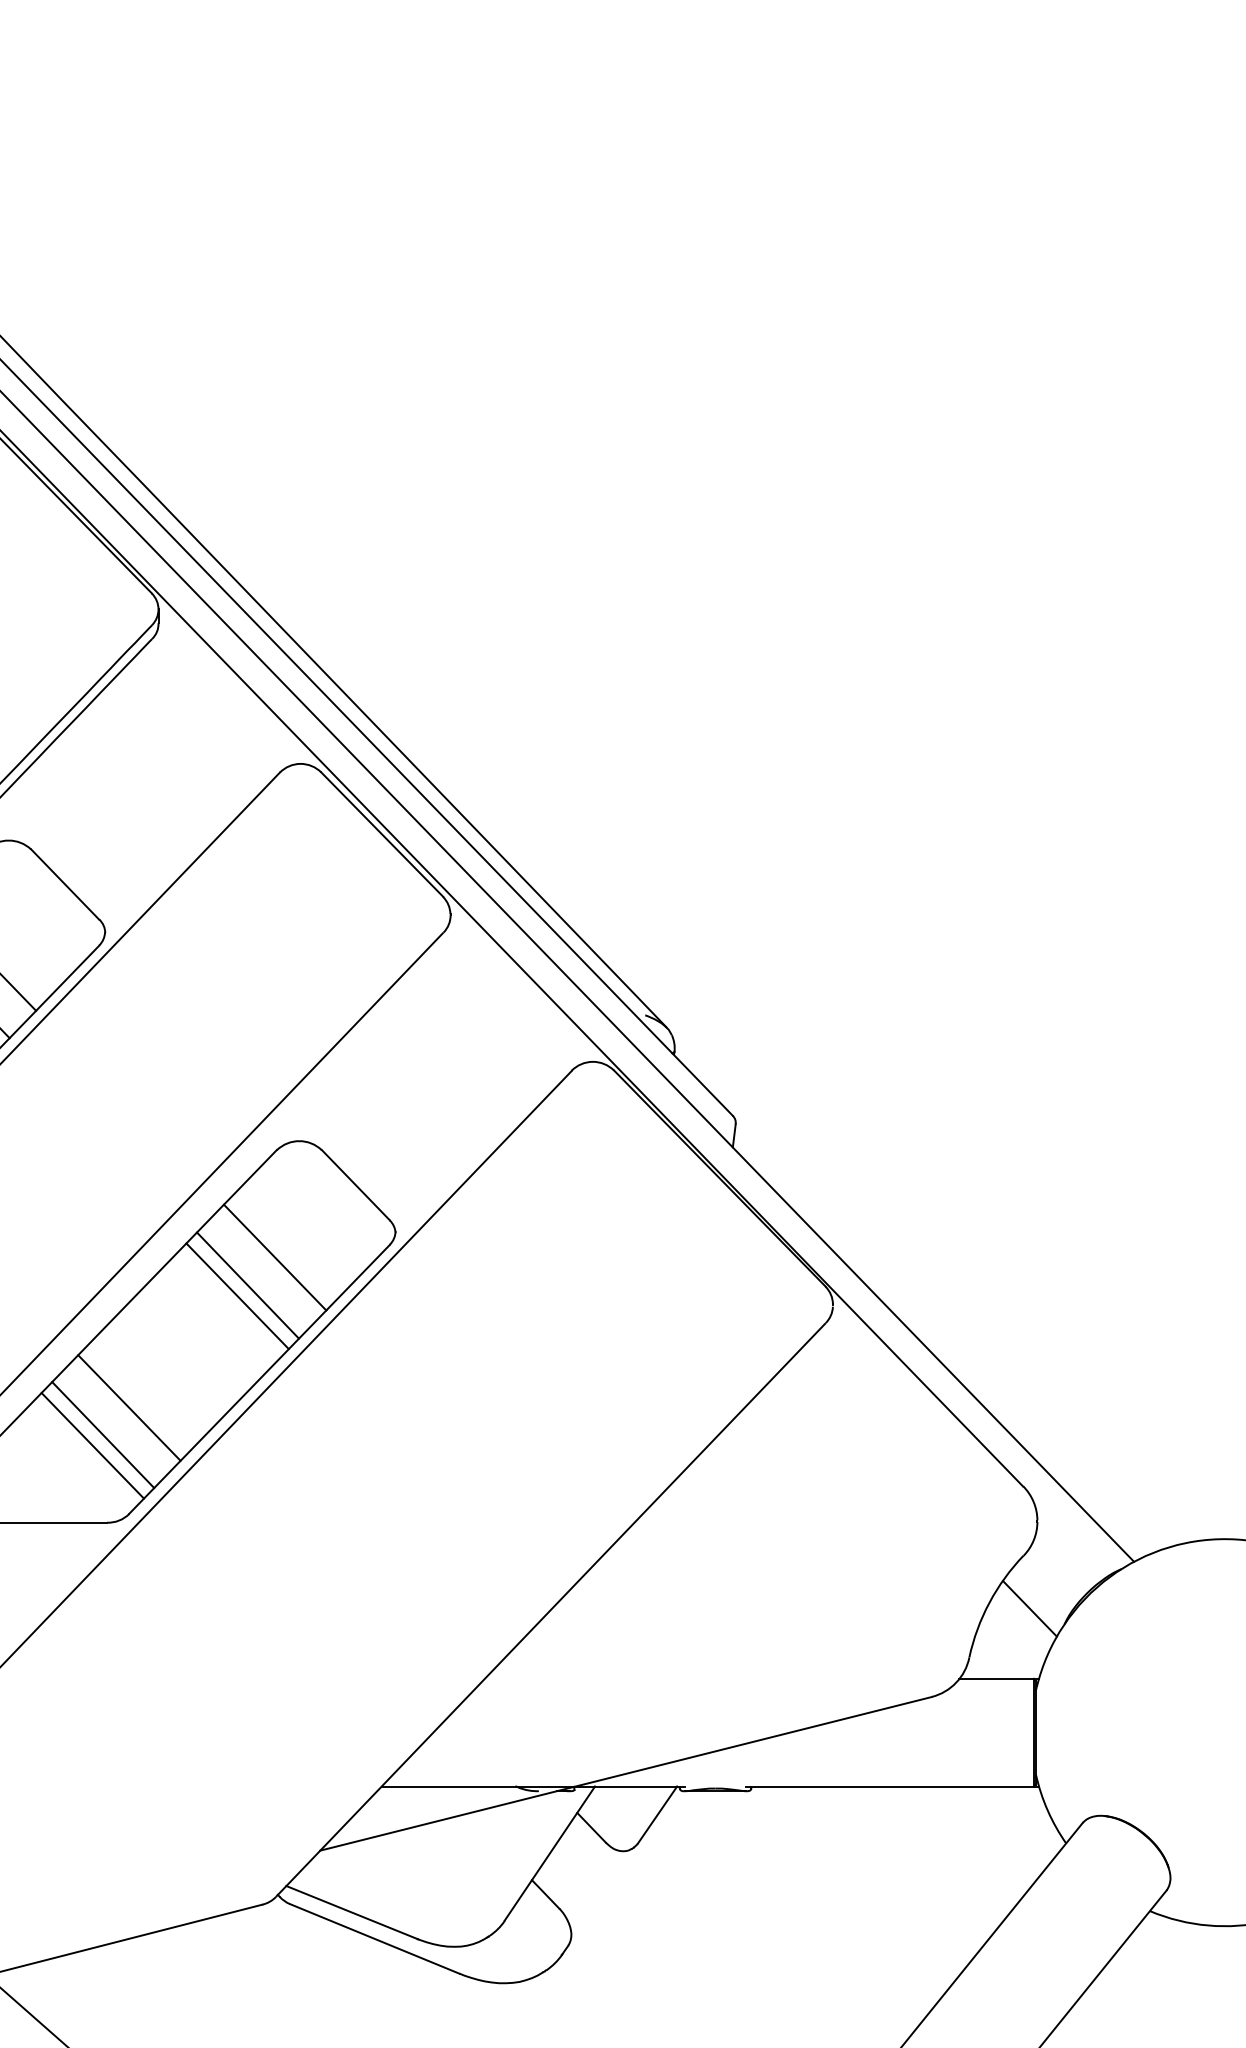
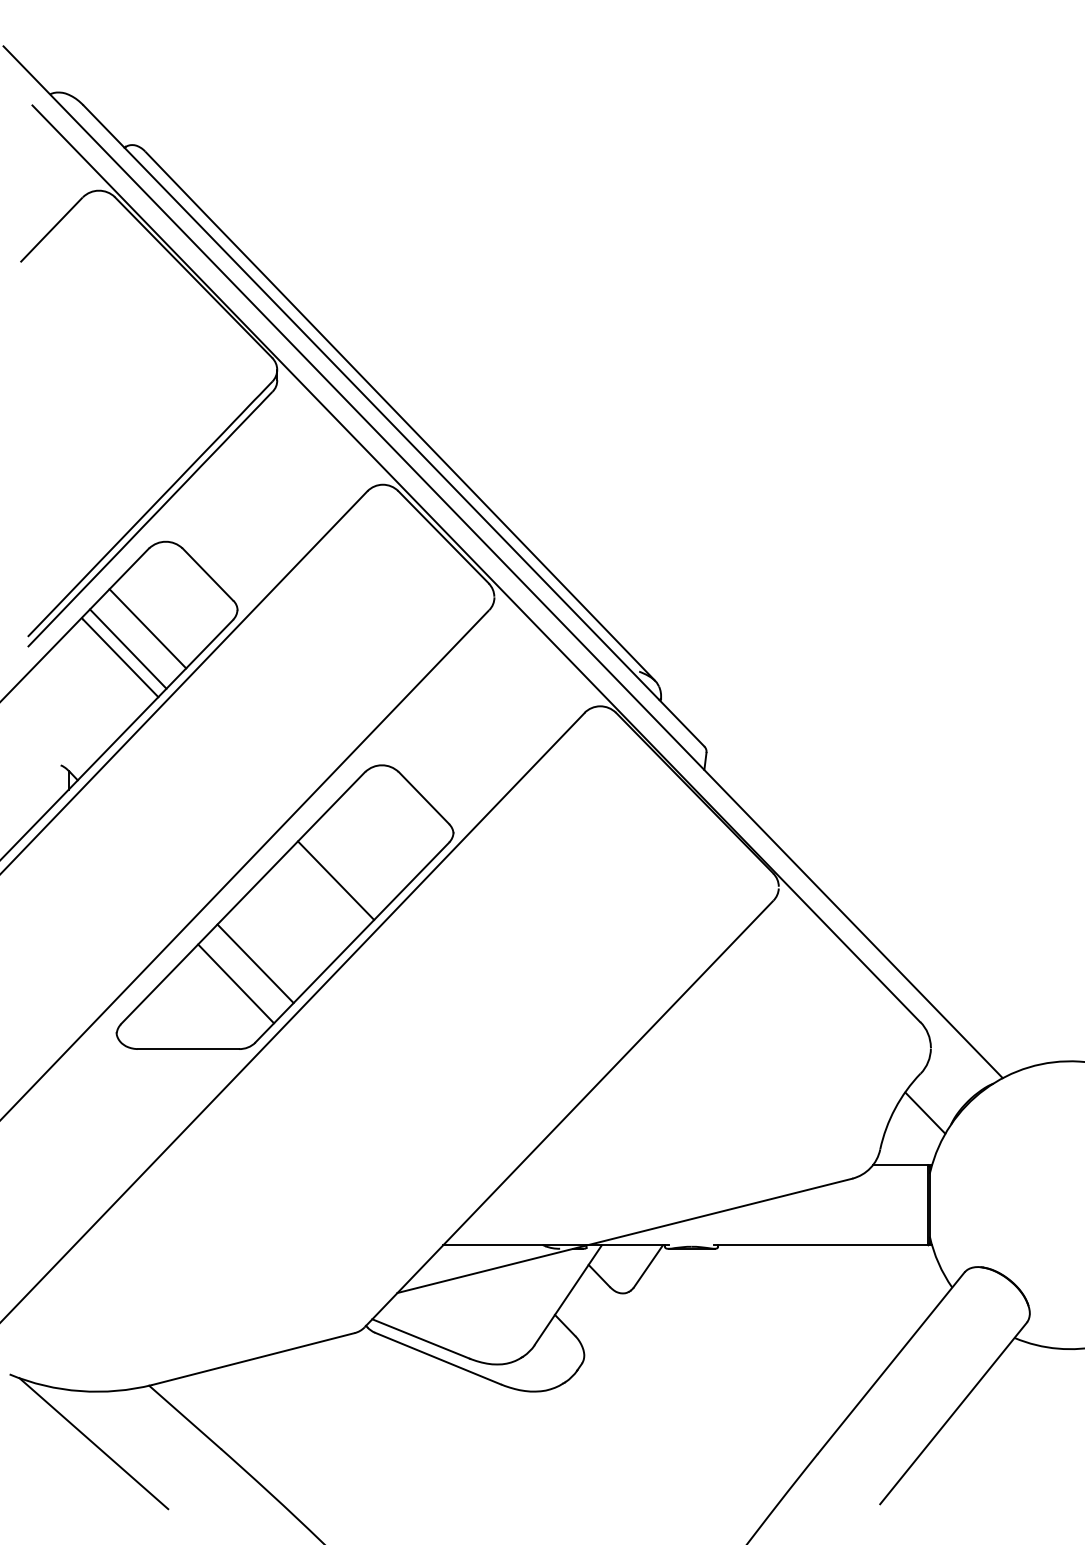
line: (274, 1257) -> (363, 851), removed
line: (247, 1285) -> (343, 872), removed
line: (92, 1445) -> (228, 991), removed

